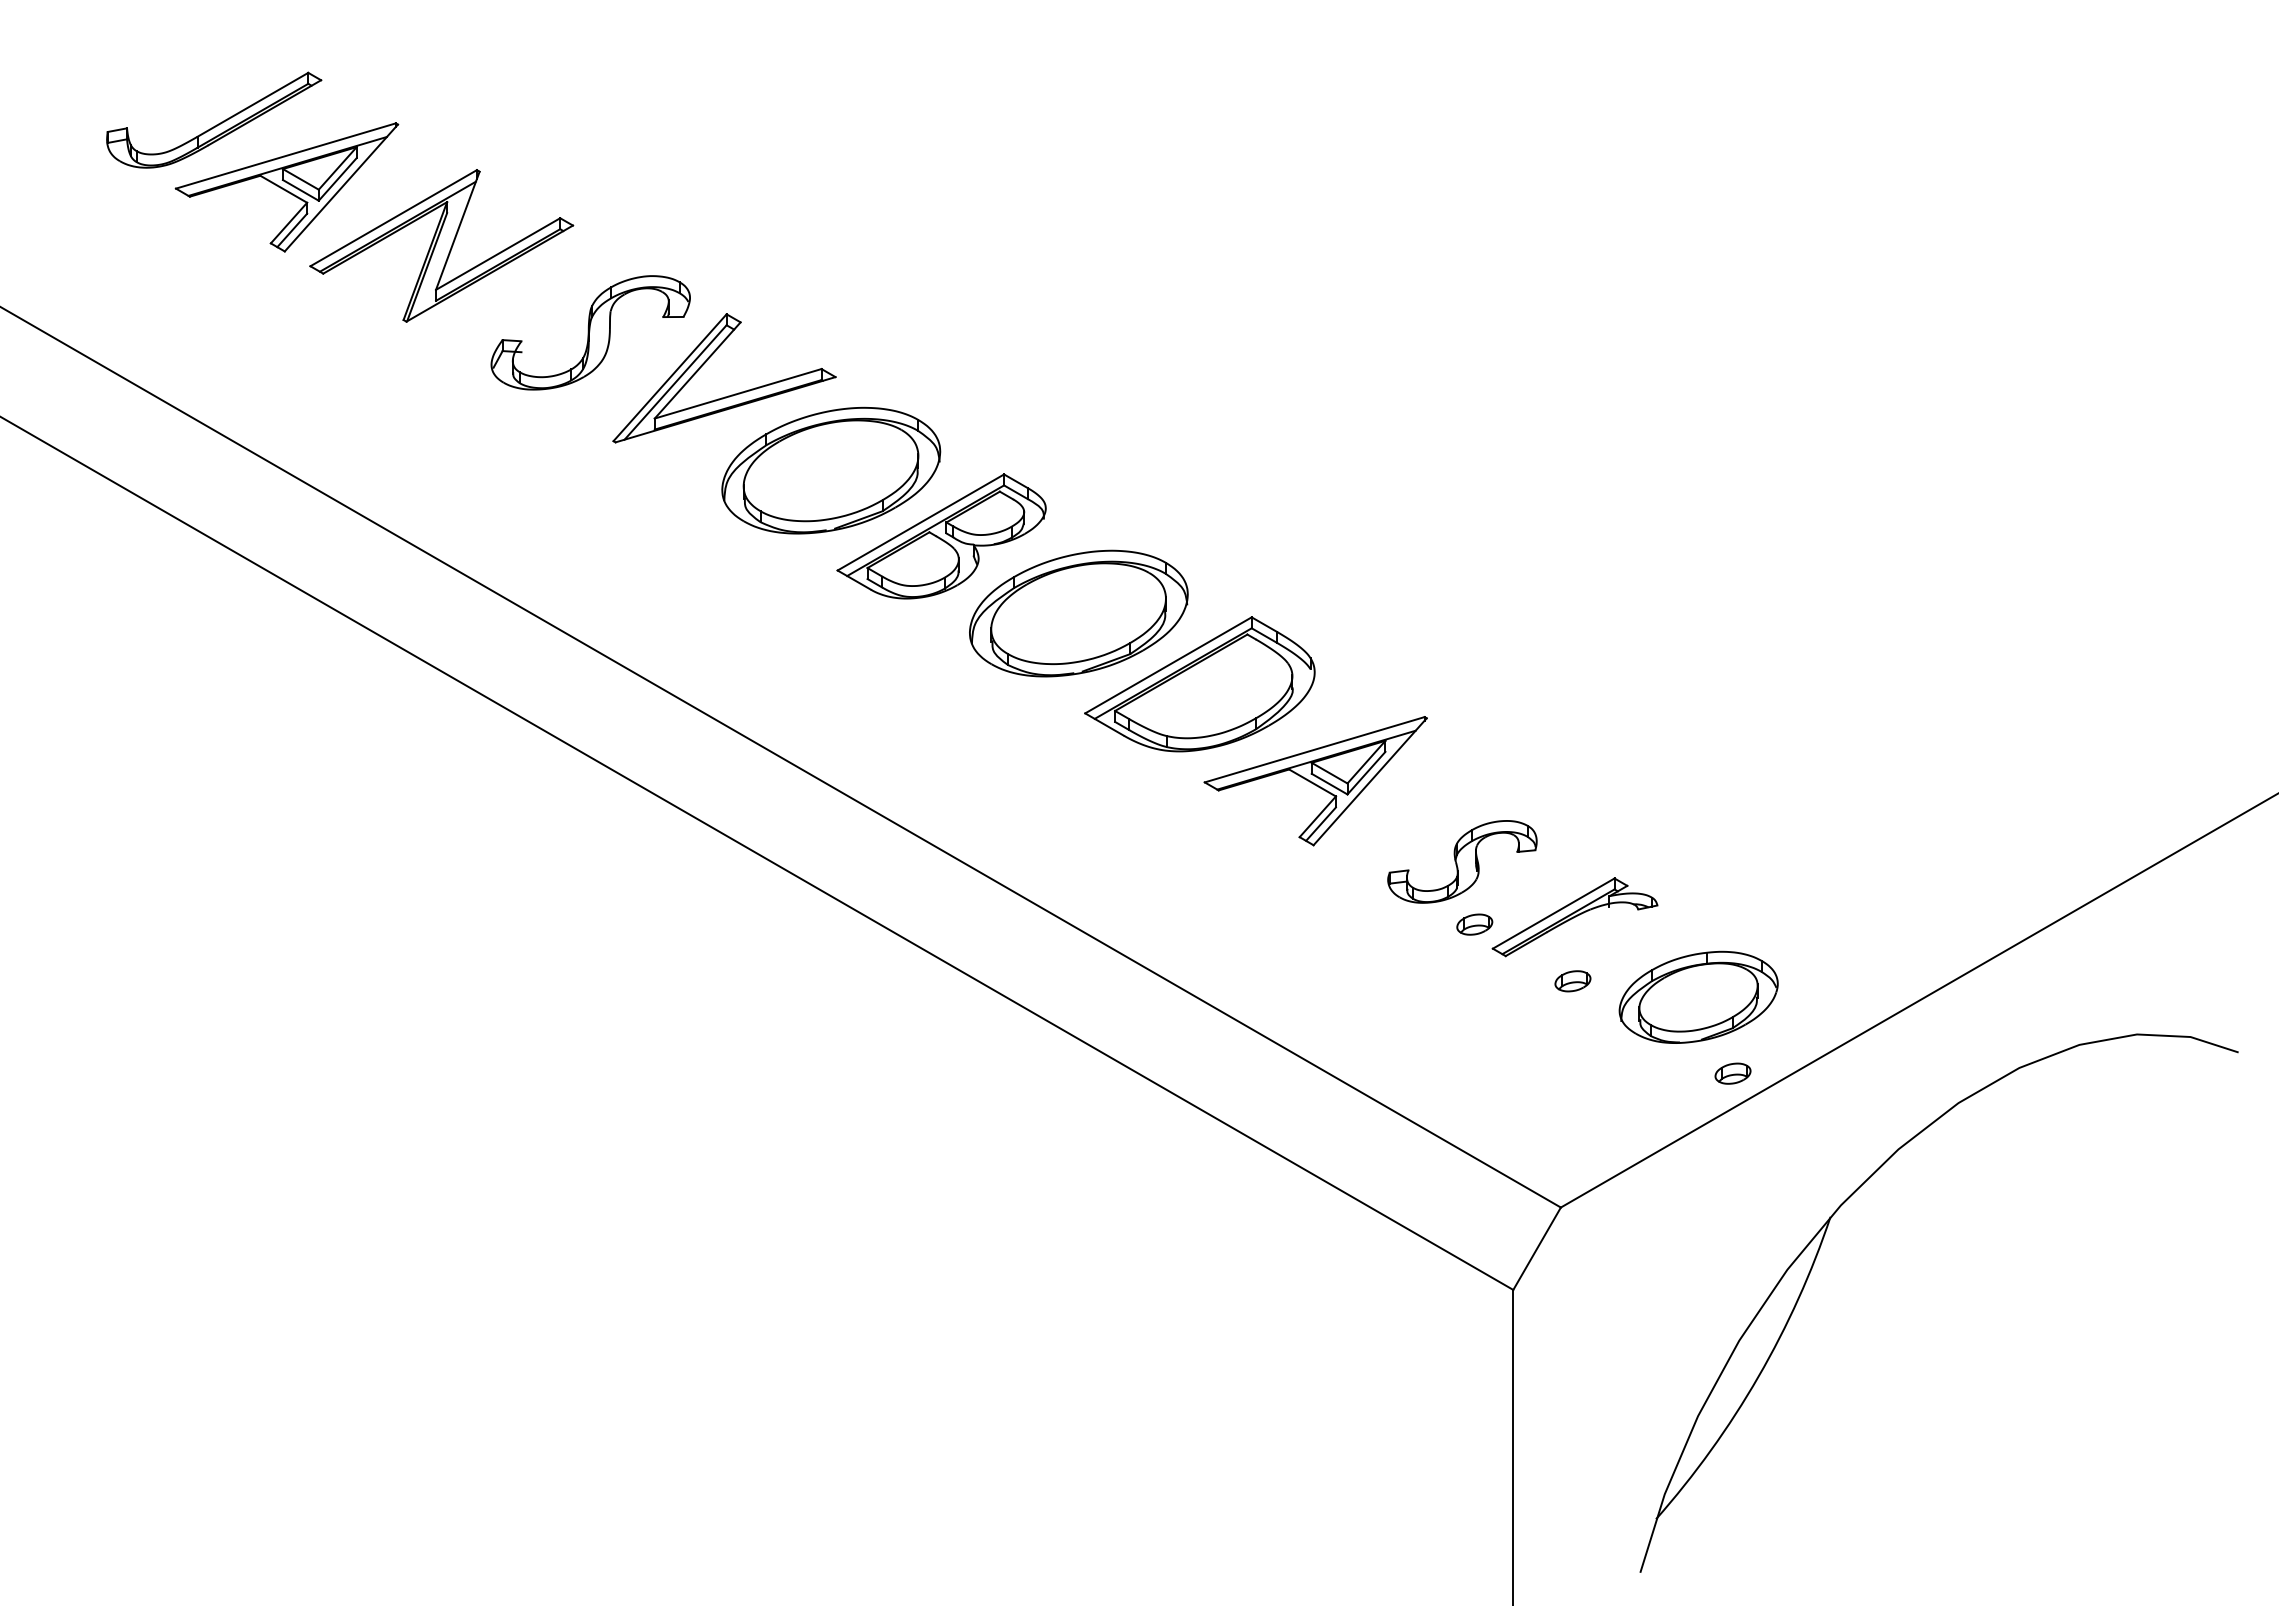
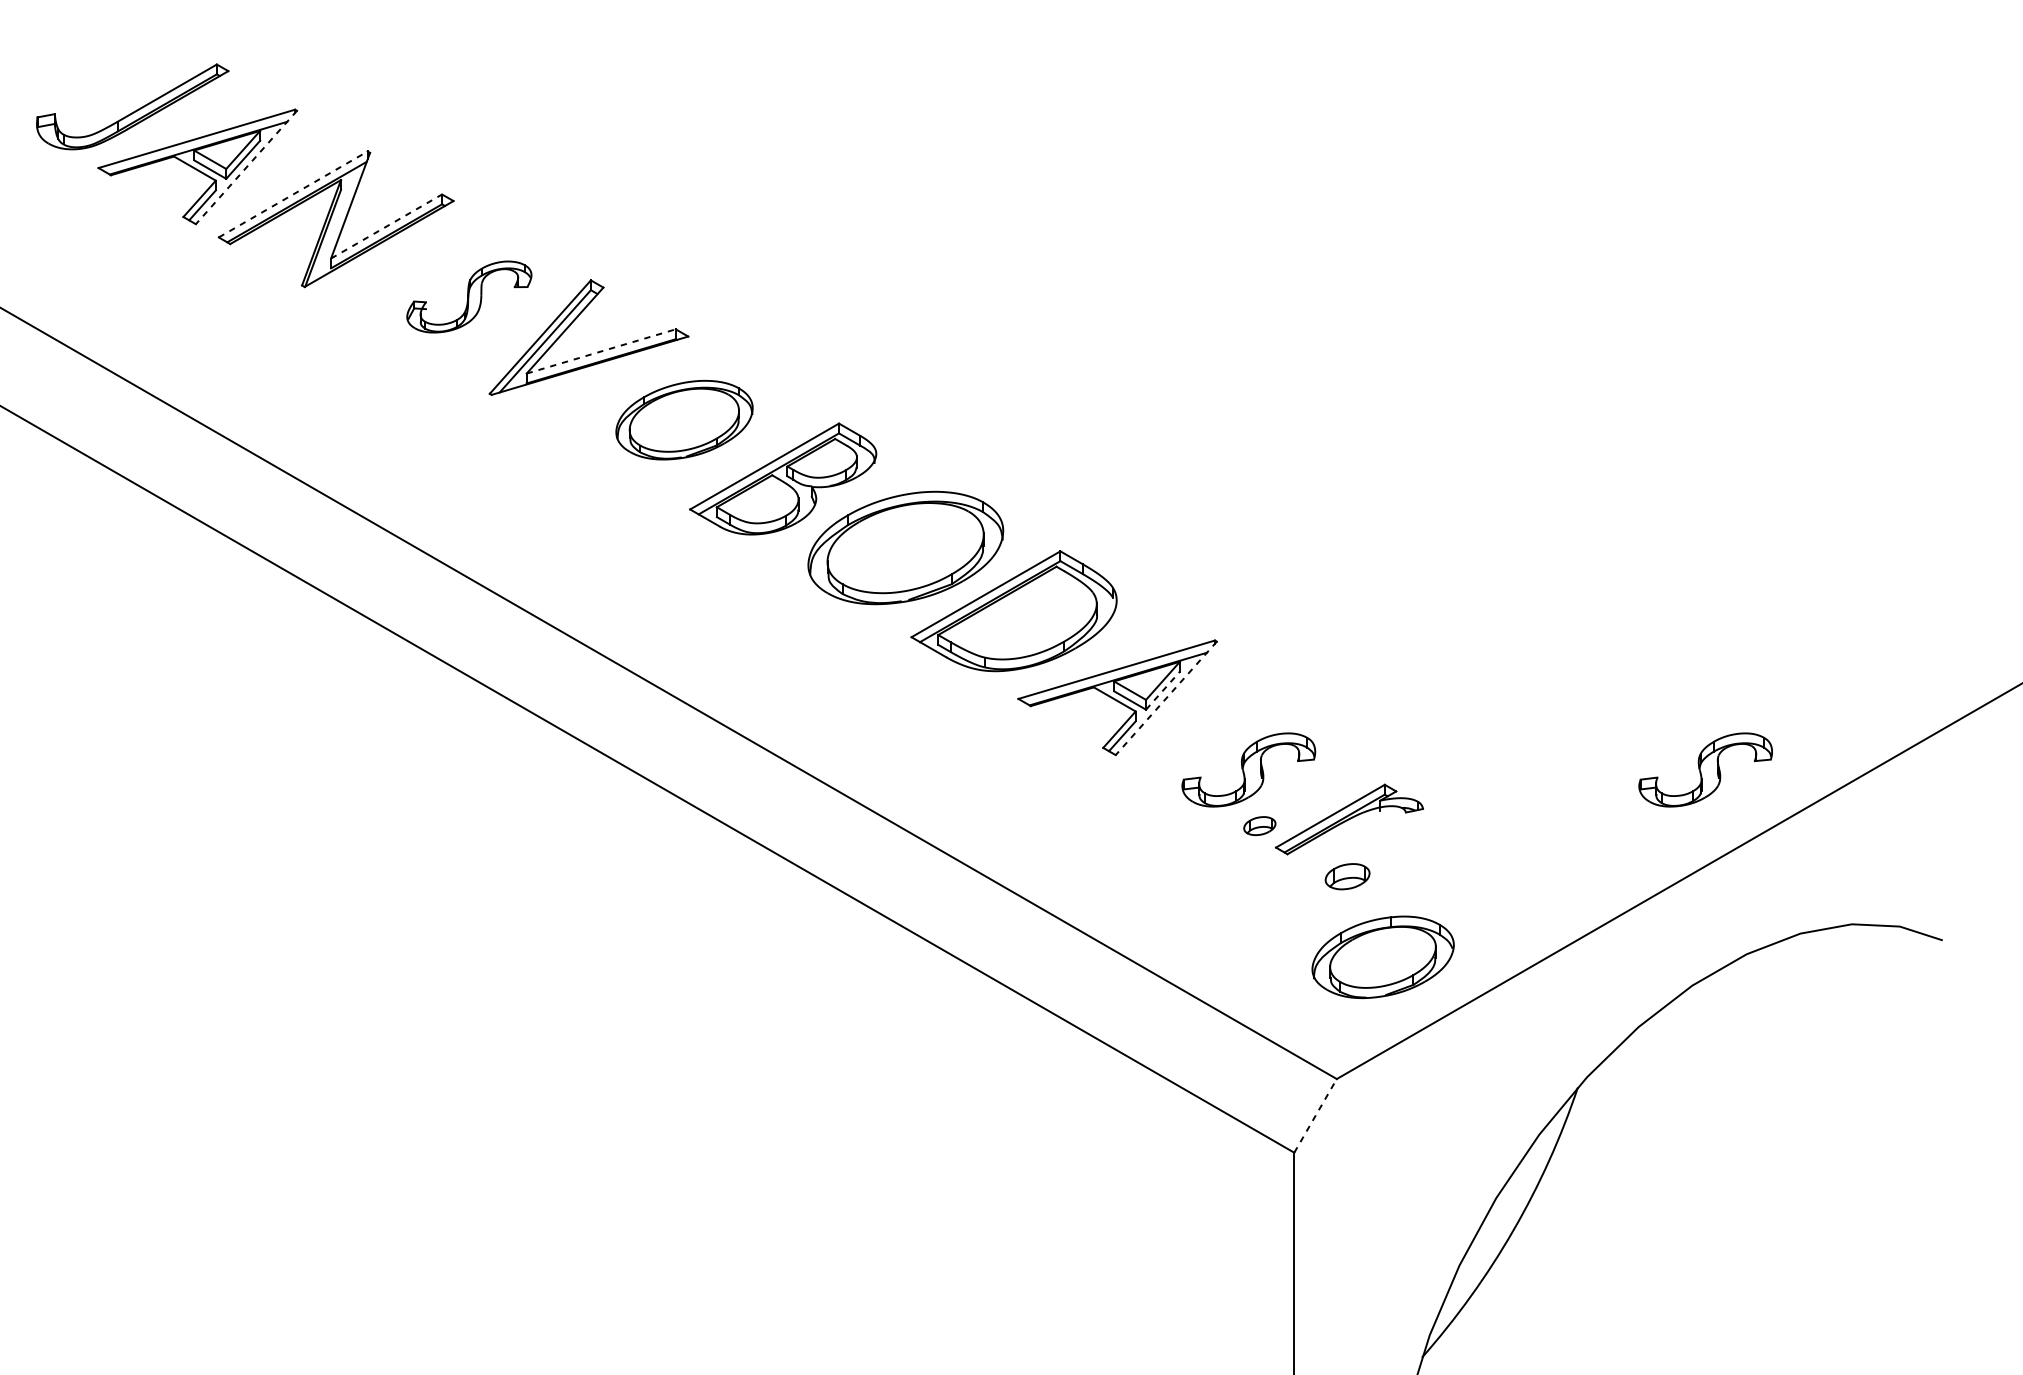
line: (341, 188) -> (246, 167), solid -> dashed
line: (394, 217) -> (293, 193), solid -> dashed
line: (498, 254) -> (386, 226), solid -> dashed
part: (590, 332) -> (469, 296), size x0.7
line: (738, 393) -> (601, 351), solid -> dashed
part: (831, 470) -> (684, 420), size x0.7
line: (1366, 773) -> (1163, 690), solid -> dashed
line: (1369, 782) -> (1165, 699), solid -> dashed
part: (1973, 861) -> (1705, 769), added
part: (1572, 981) -> (1347, 876), size x1.4
part: (1698, 996) -> (1382, 956), moved
part: (1732, 1073) -> (1490, 959), removed
line: (1537, 1248) -> (1315, 1115), solid -> dashed

